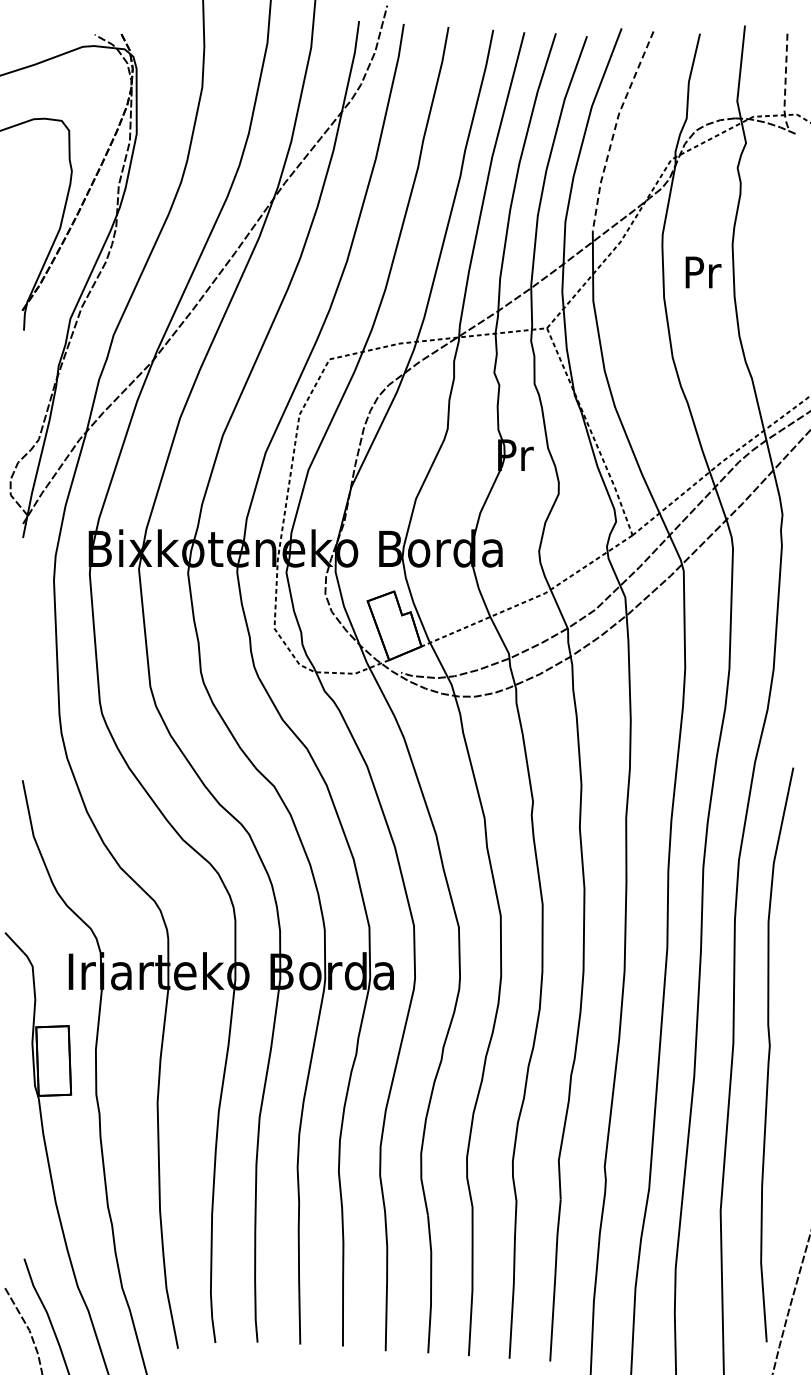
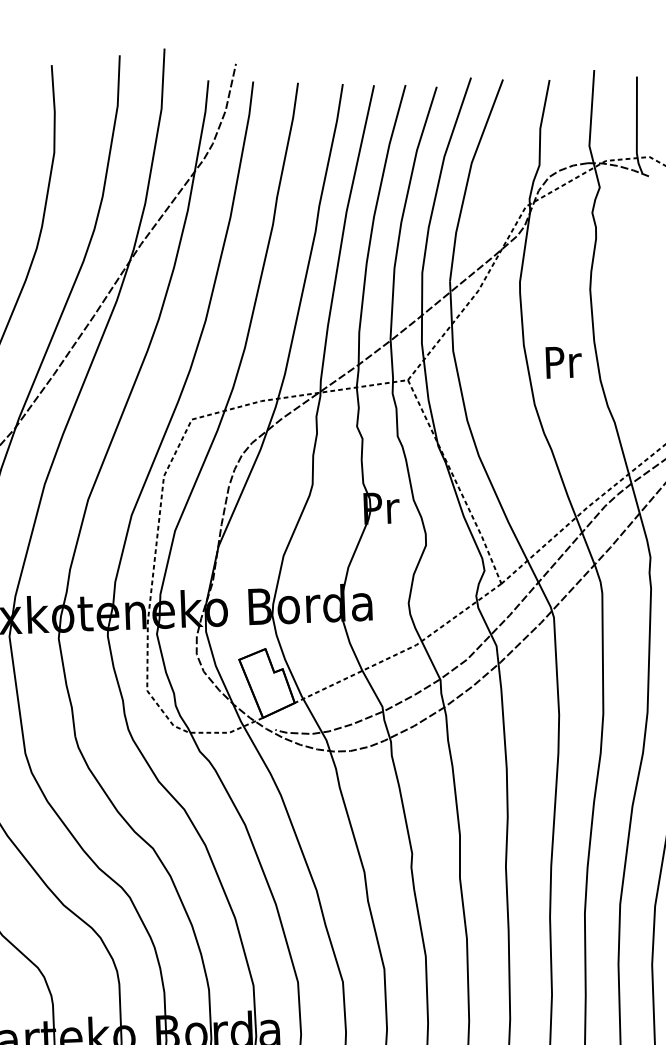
line: (785, 84) -> (636, 127), dashed -> solid
line: (614, 129) -> (467, 178), dashed -> solid
text: (703, 272) -> (563, 362), moved

